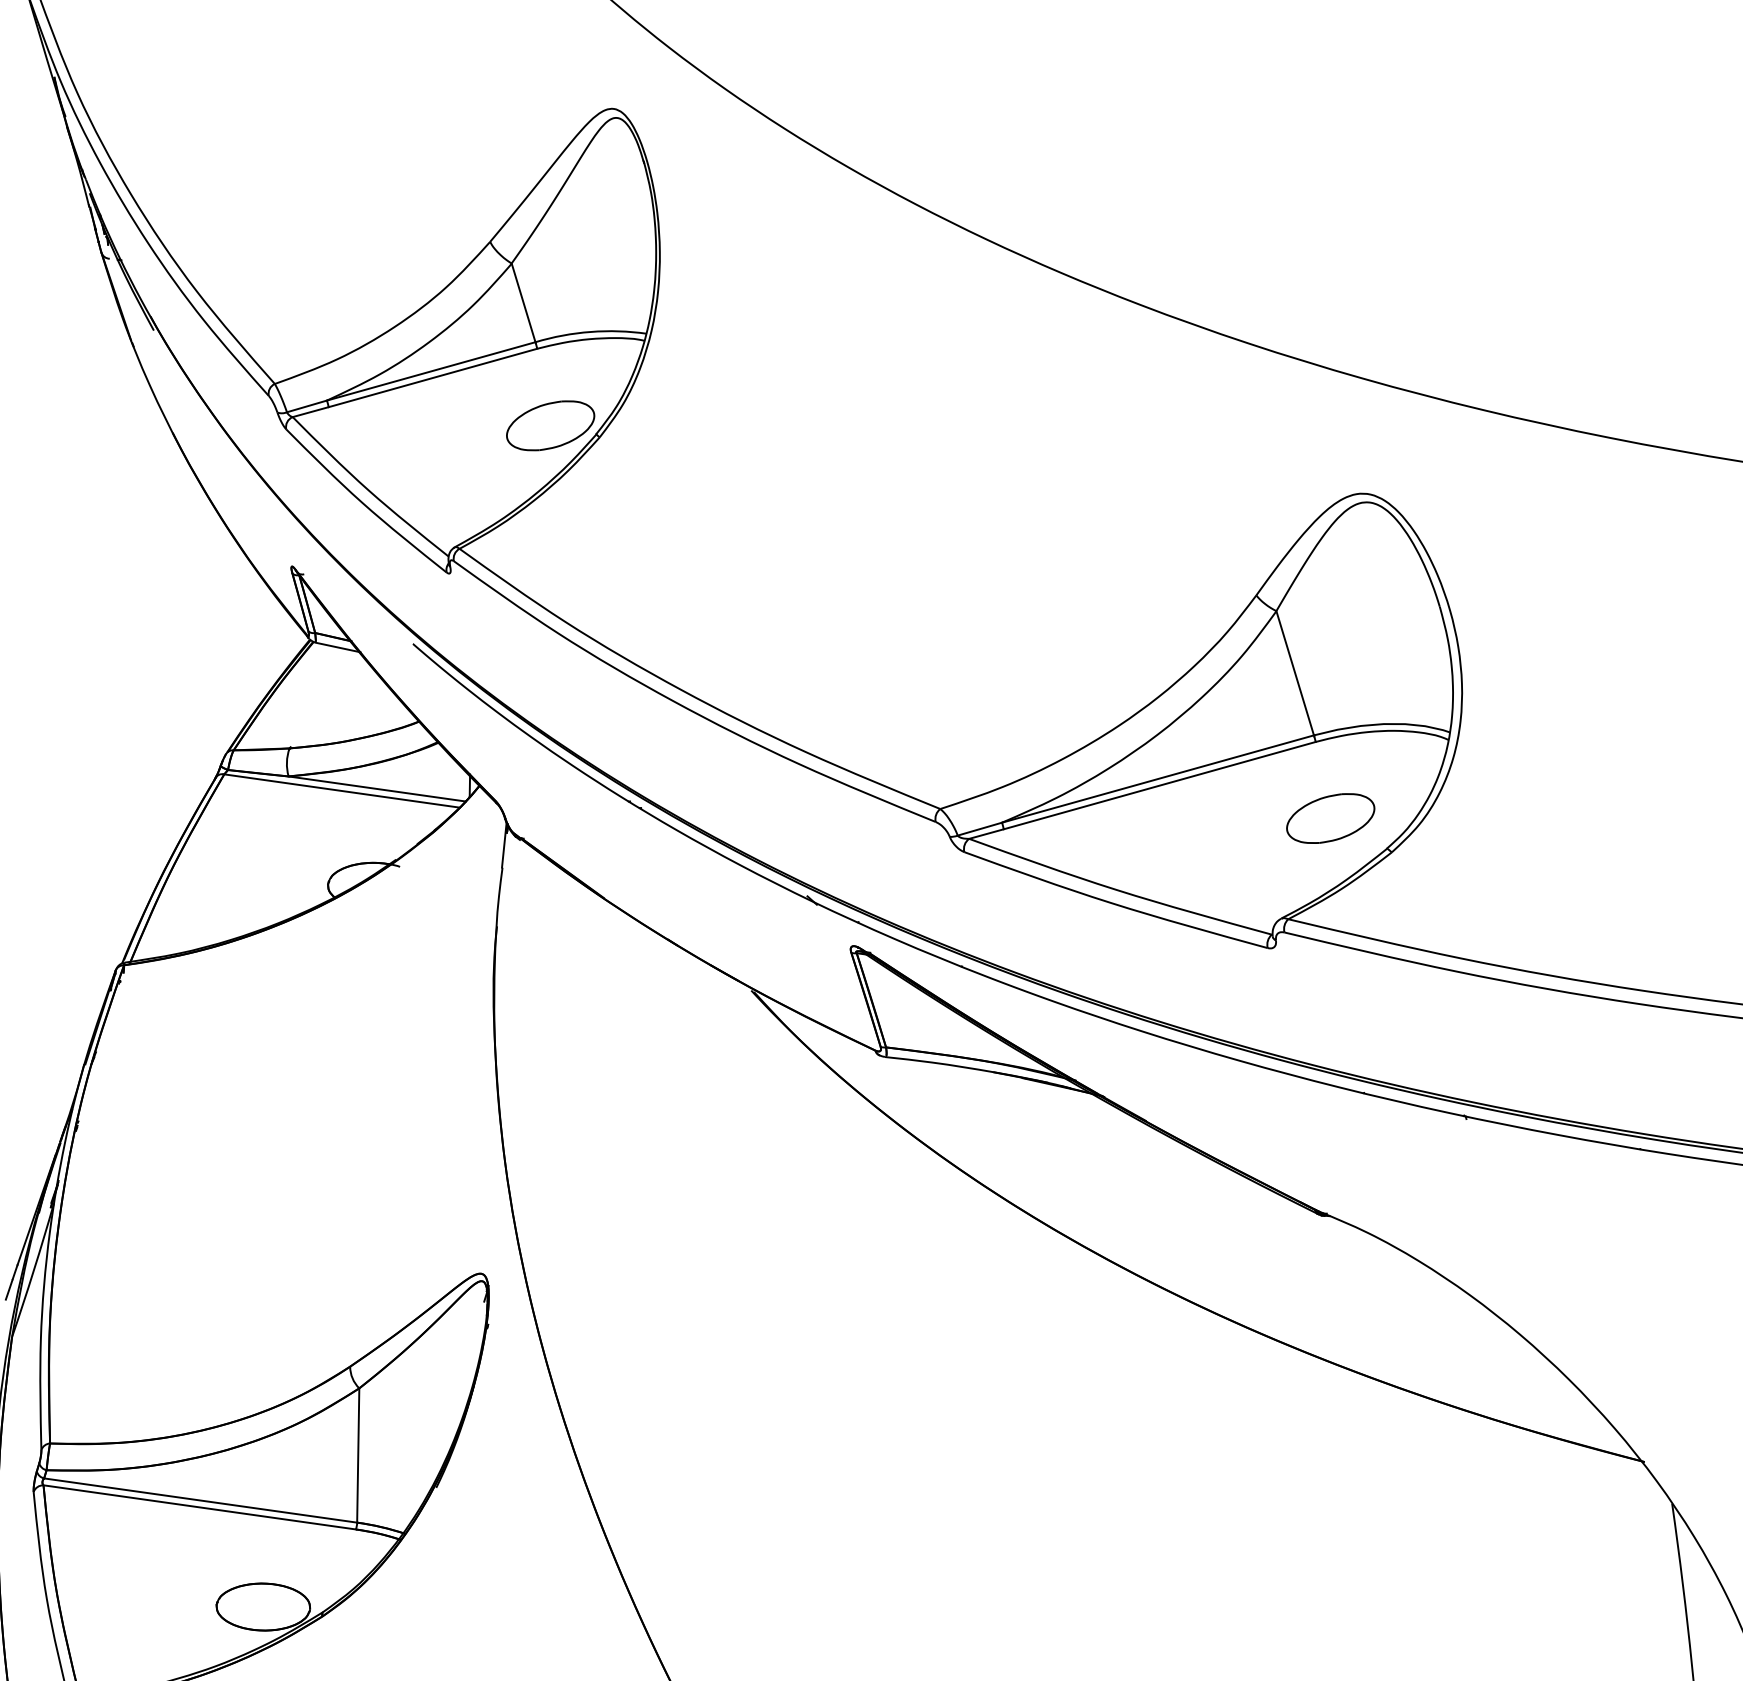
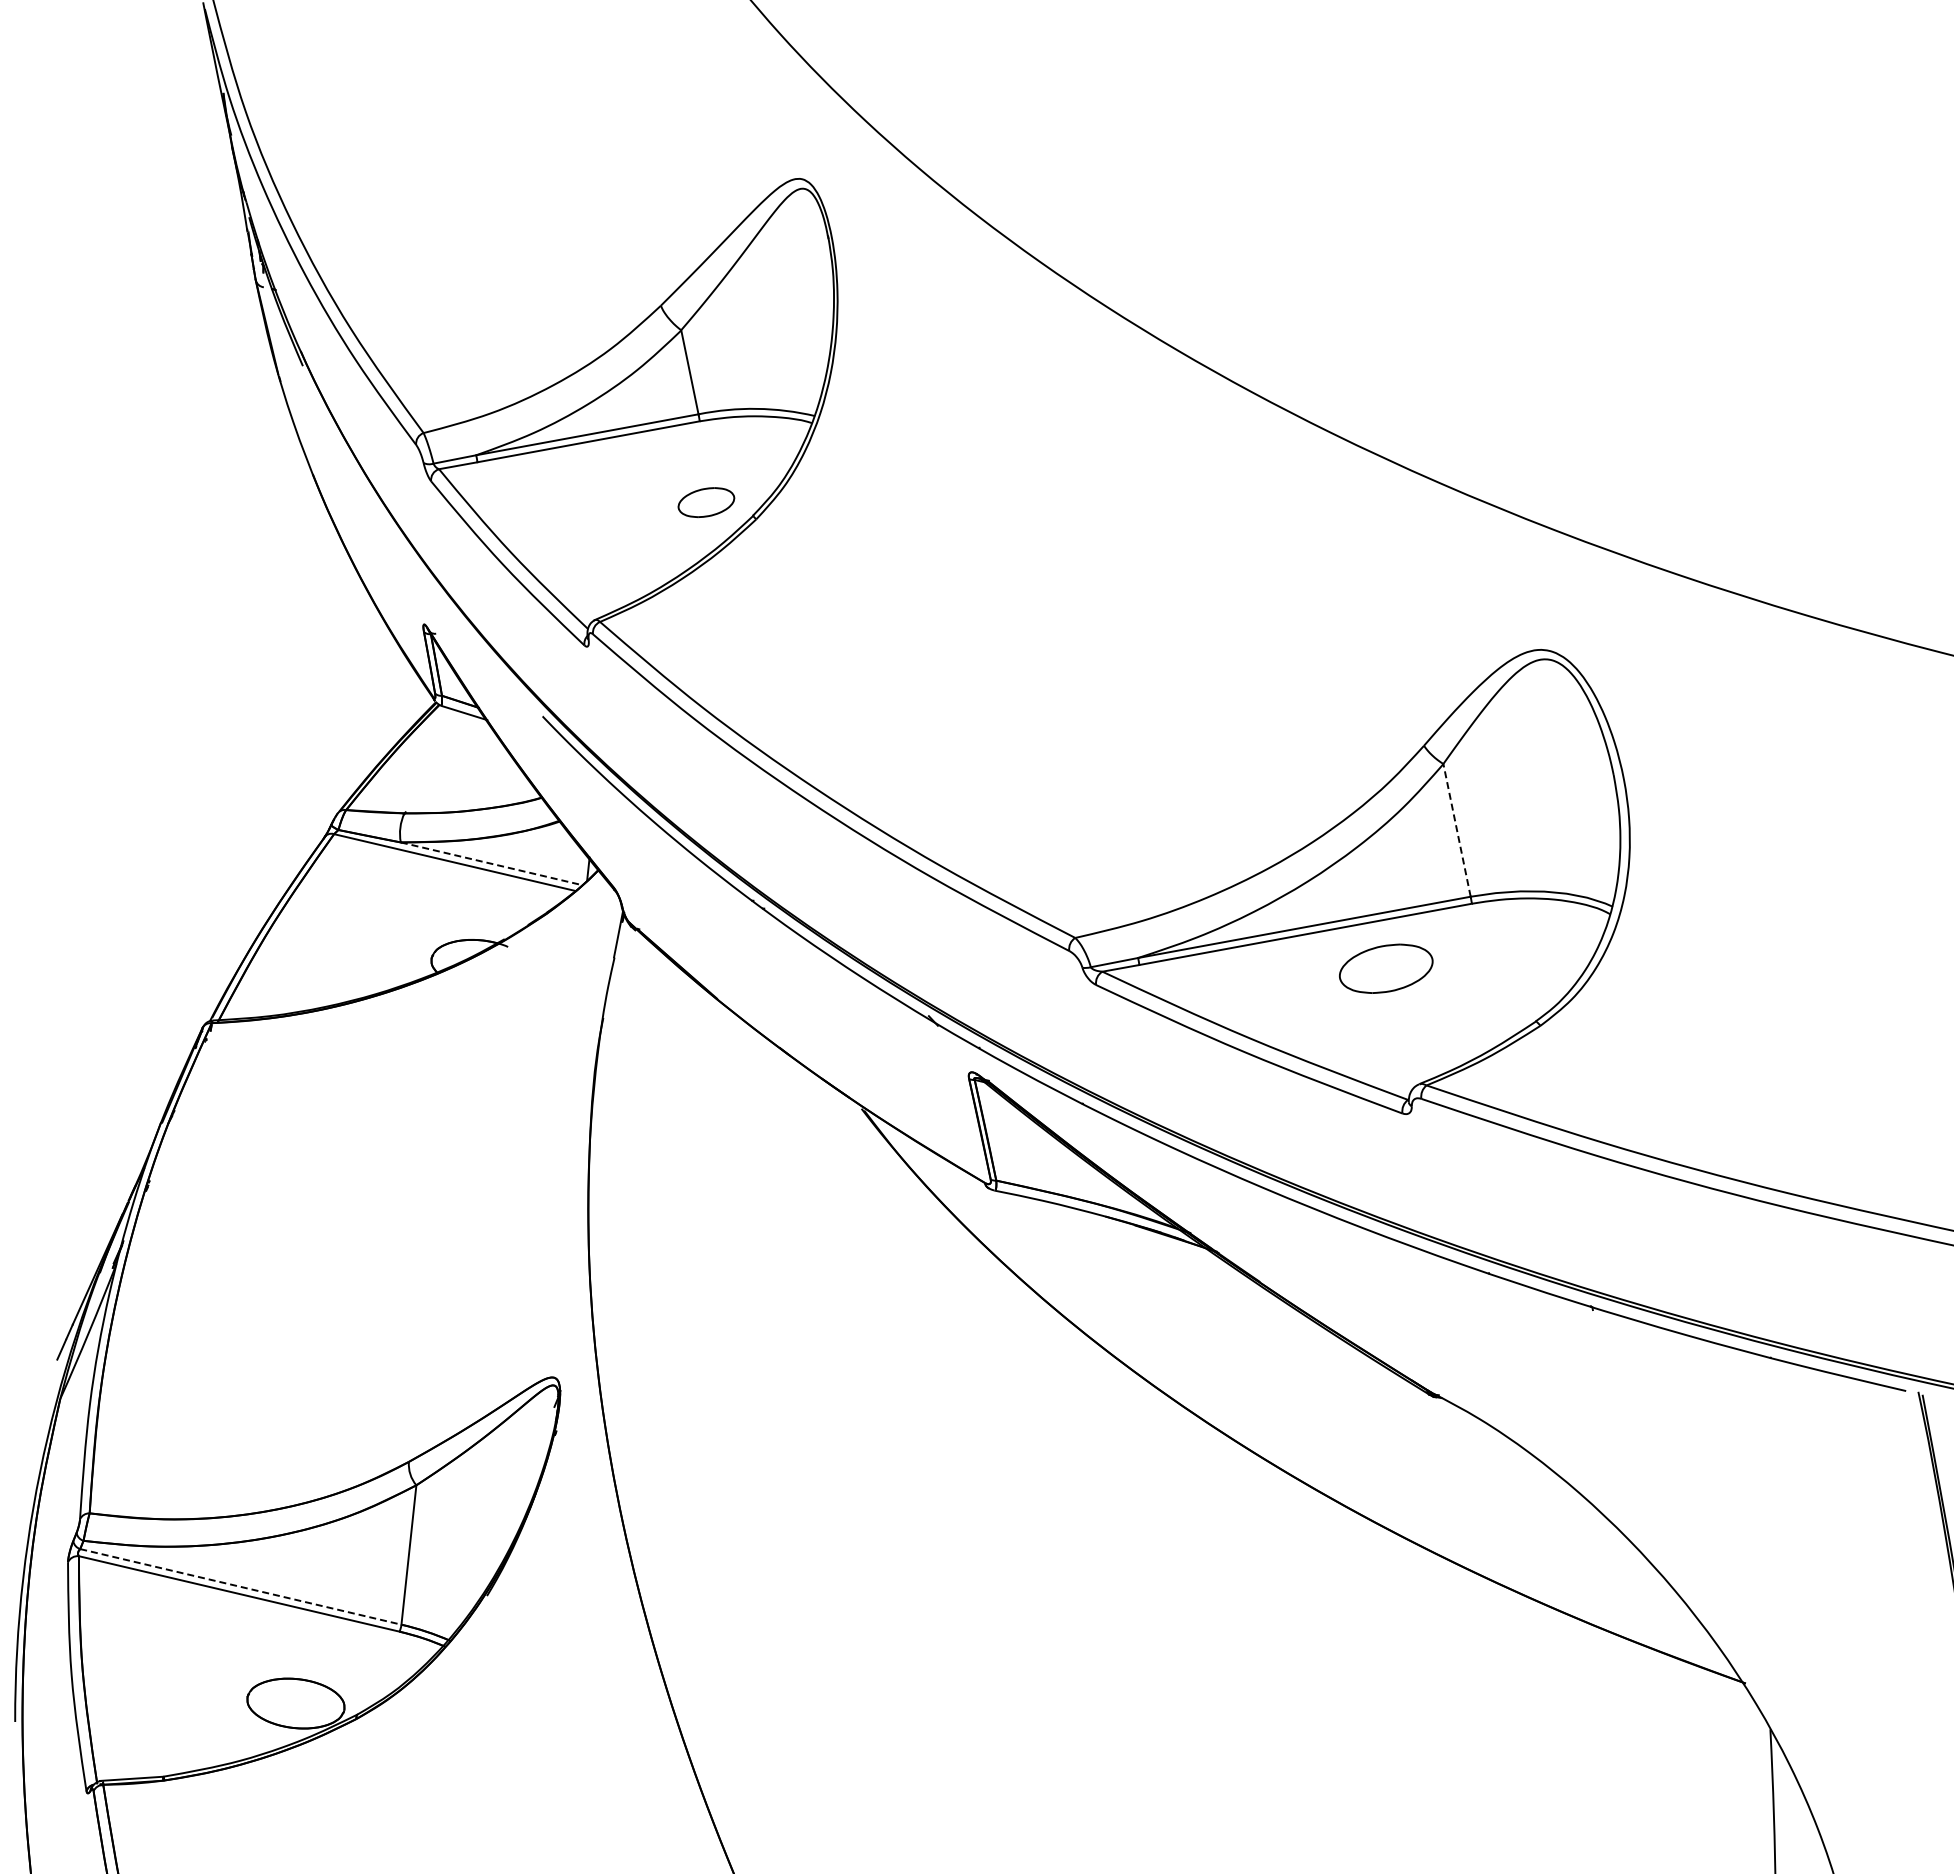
part: (550, 425) -> (706, 502), size x0.6
line: (1295, 673) -> (1457, 830), solid -> dashed
line: (376, 788) -> (491, 863), solid -> dashed
part: (1330, 818) -> (1386, 968), moved
line: (201, 1501) -> (241, 1587), solid -> dashed

